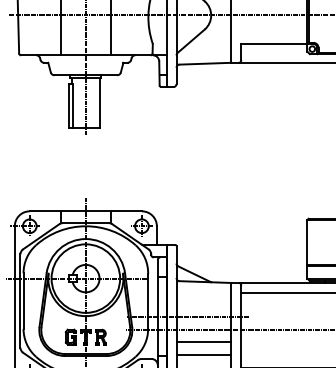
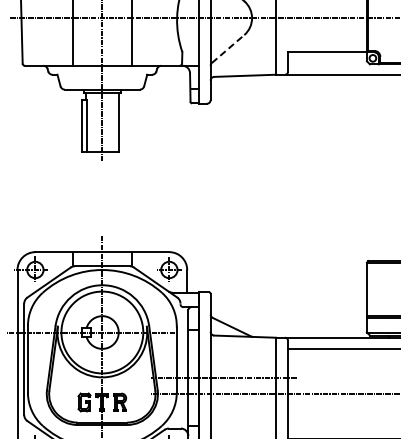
line: (191, 40) -> (228, 48), solid -> dashed
line: (203, 342) -> (243, 408), removed
line: (203, 354) -> (243, 423), removed

